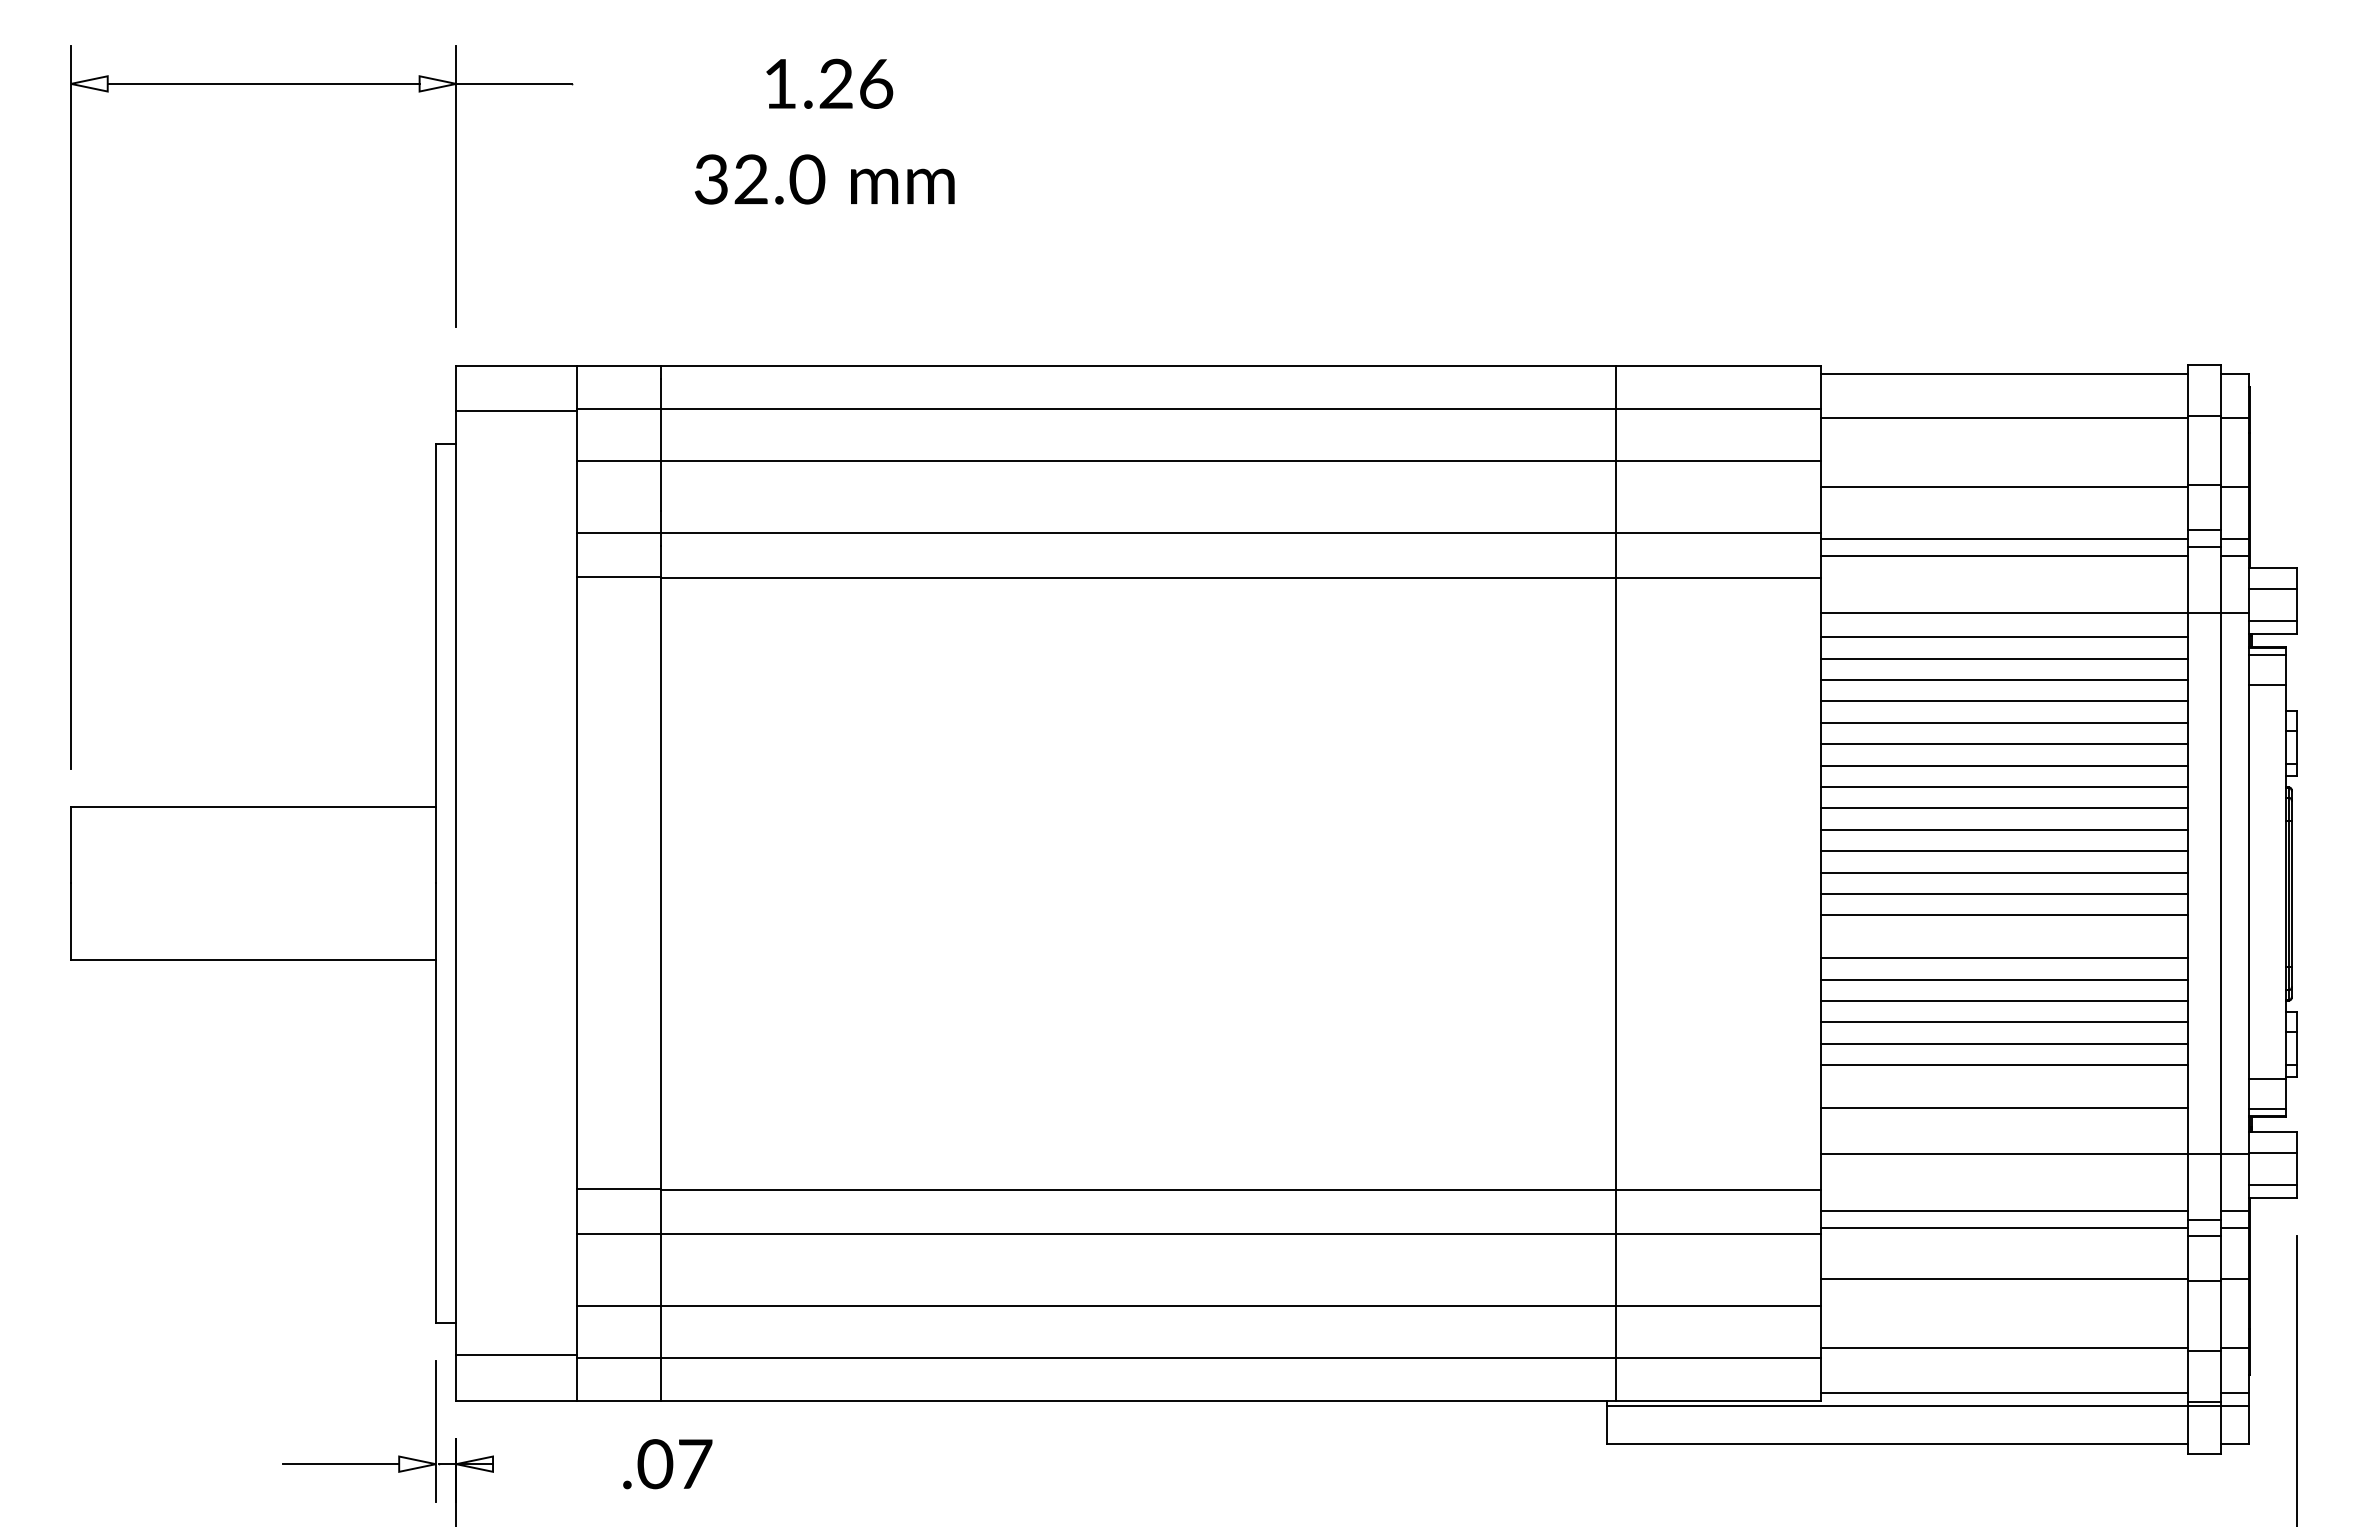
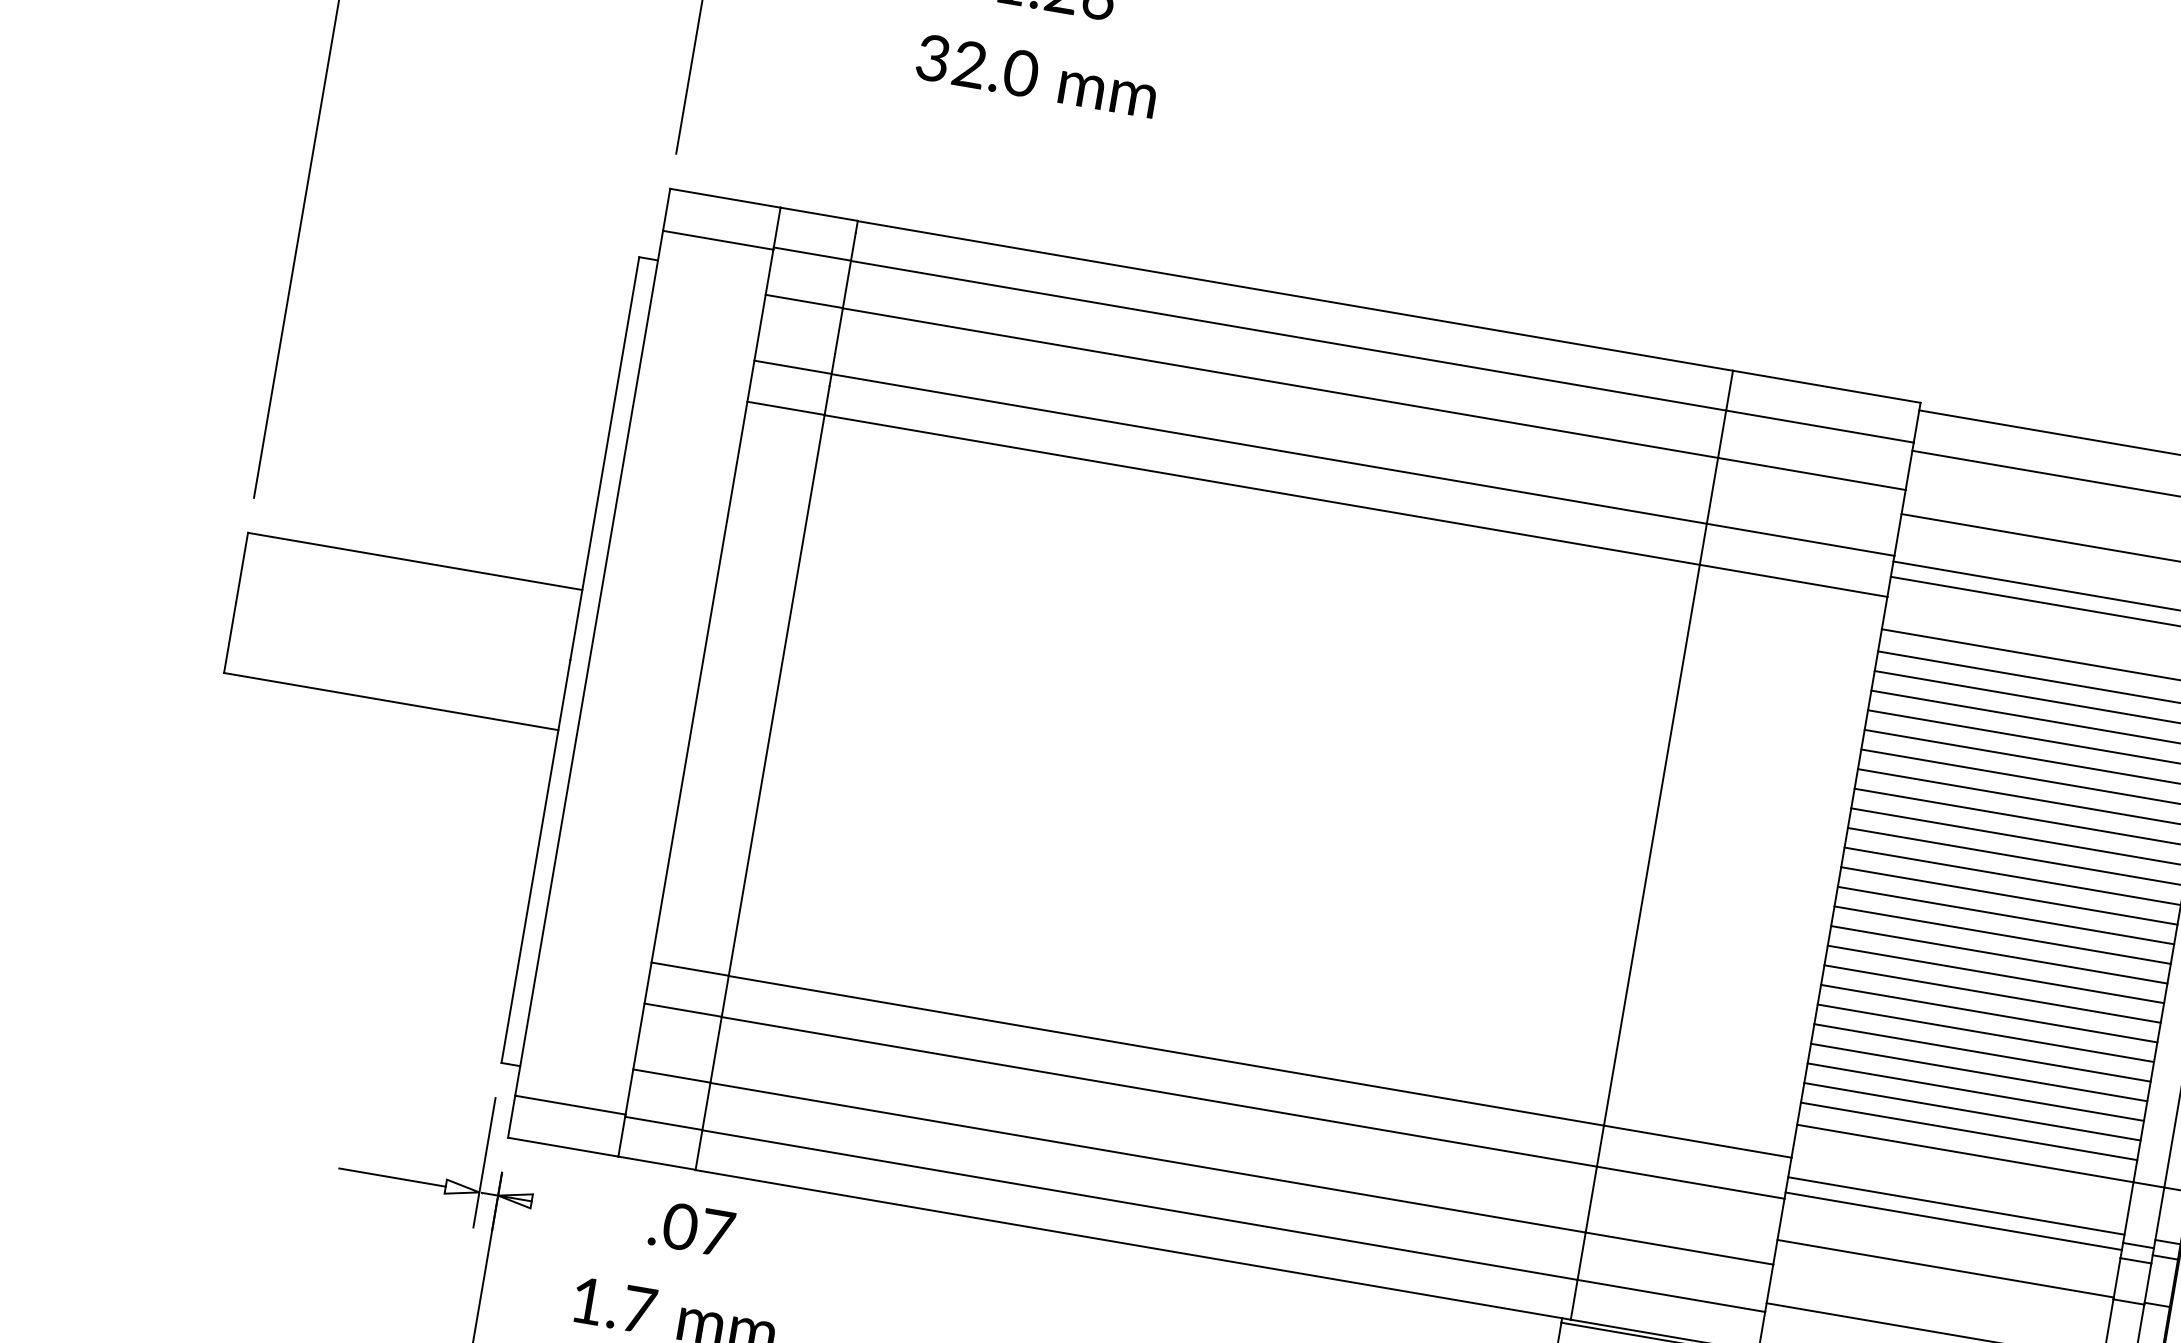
line: (2003, 936) -> (1998, 954), added
line: (2003, 1086) -> (1975, 1091), added
line: (2003, 1129) -> (1968, 1131), added

